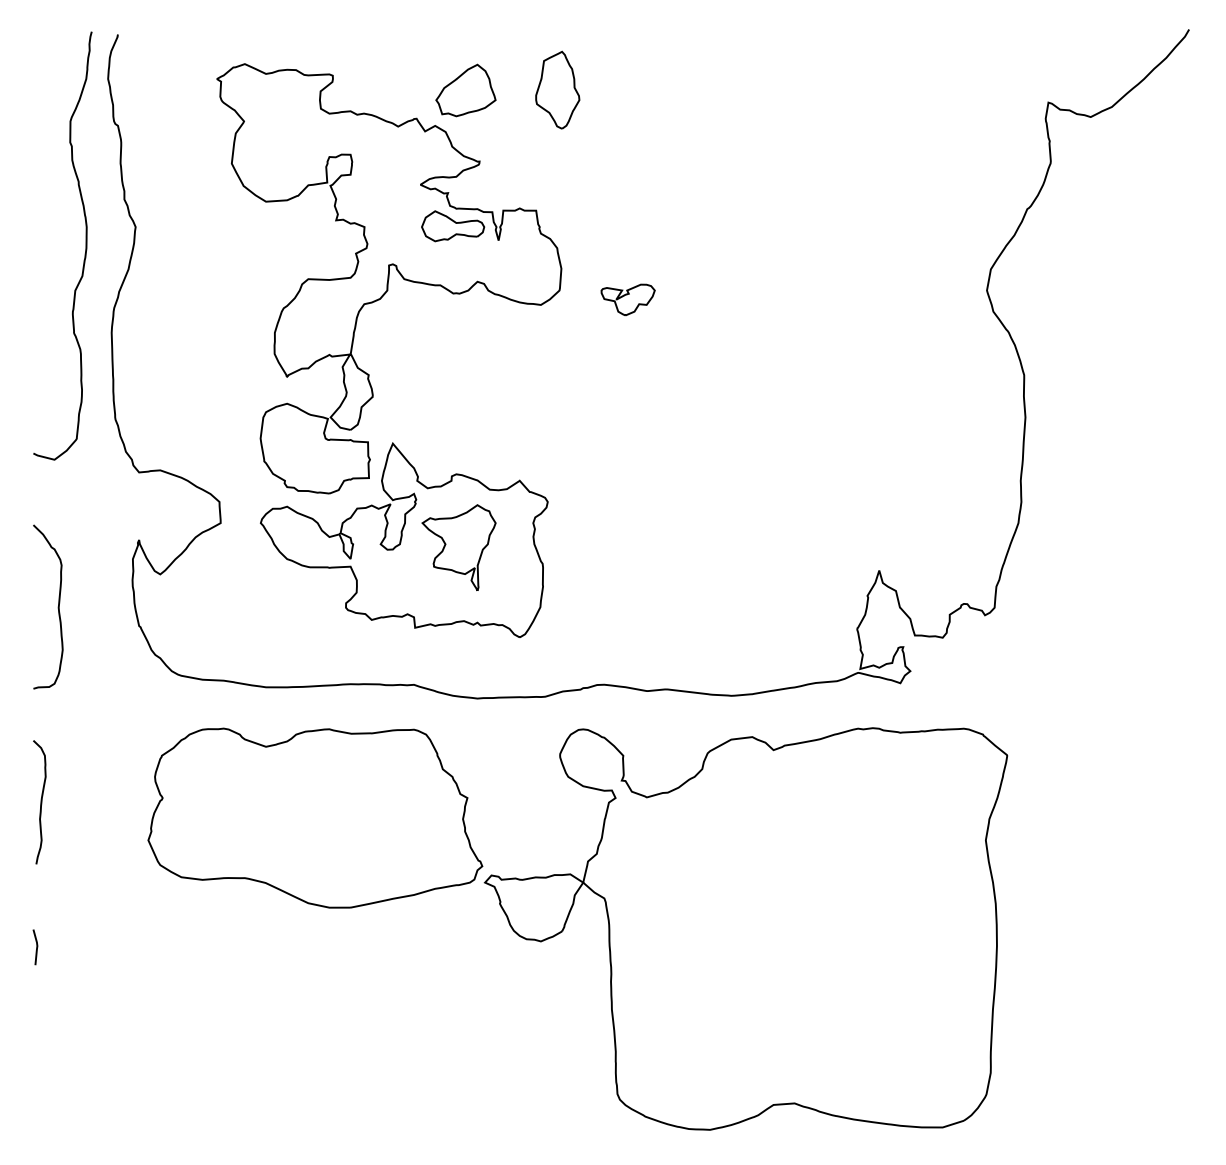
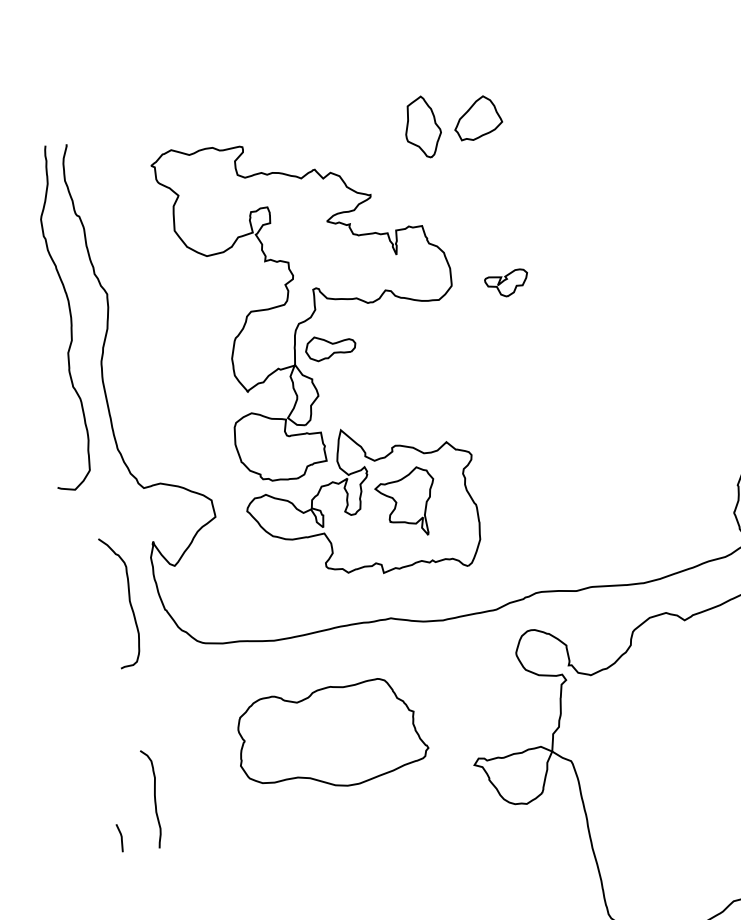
part: (465, 90) -> (477, 118), moved
part: (453, 226) -> (330, 347), moved
curve: (57, 607) -> (128, 600), moved
curve: (40, 802) -> (154, 798), moved
part: (315, 817) -> (331, 736), size x0.7
line: (36, 947) -> (121, 838), moved

